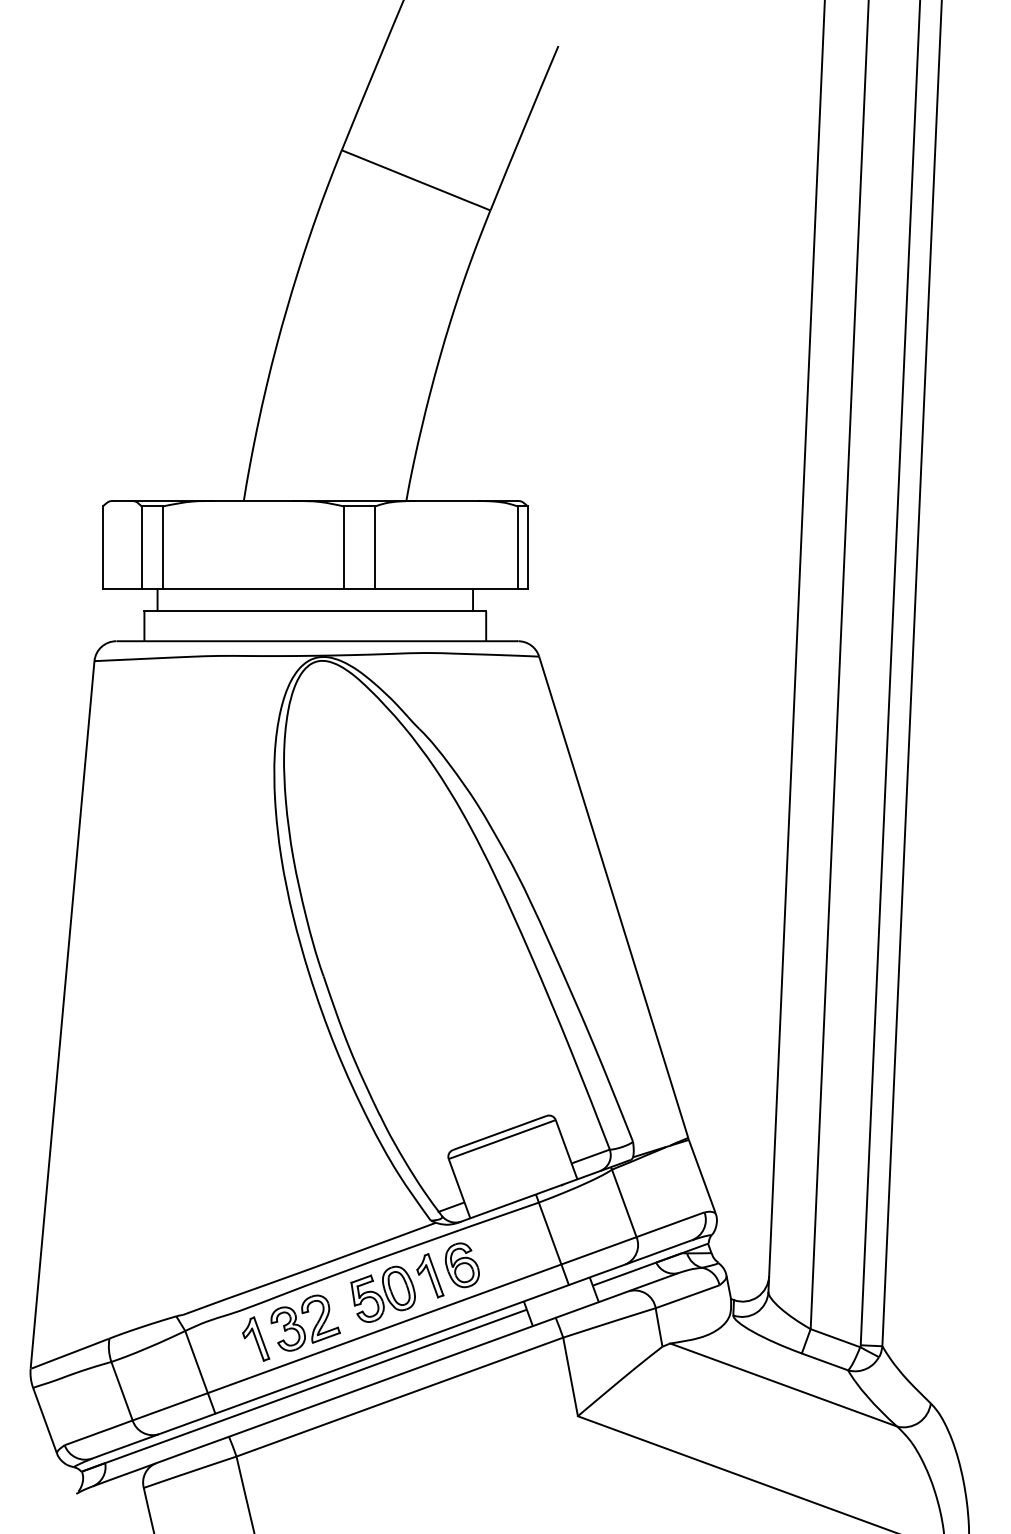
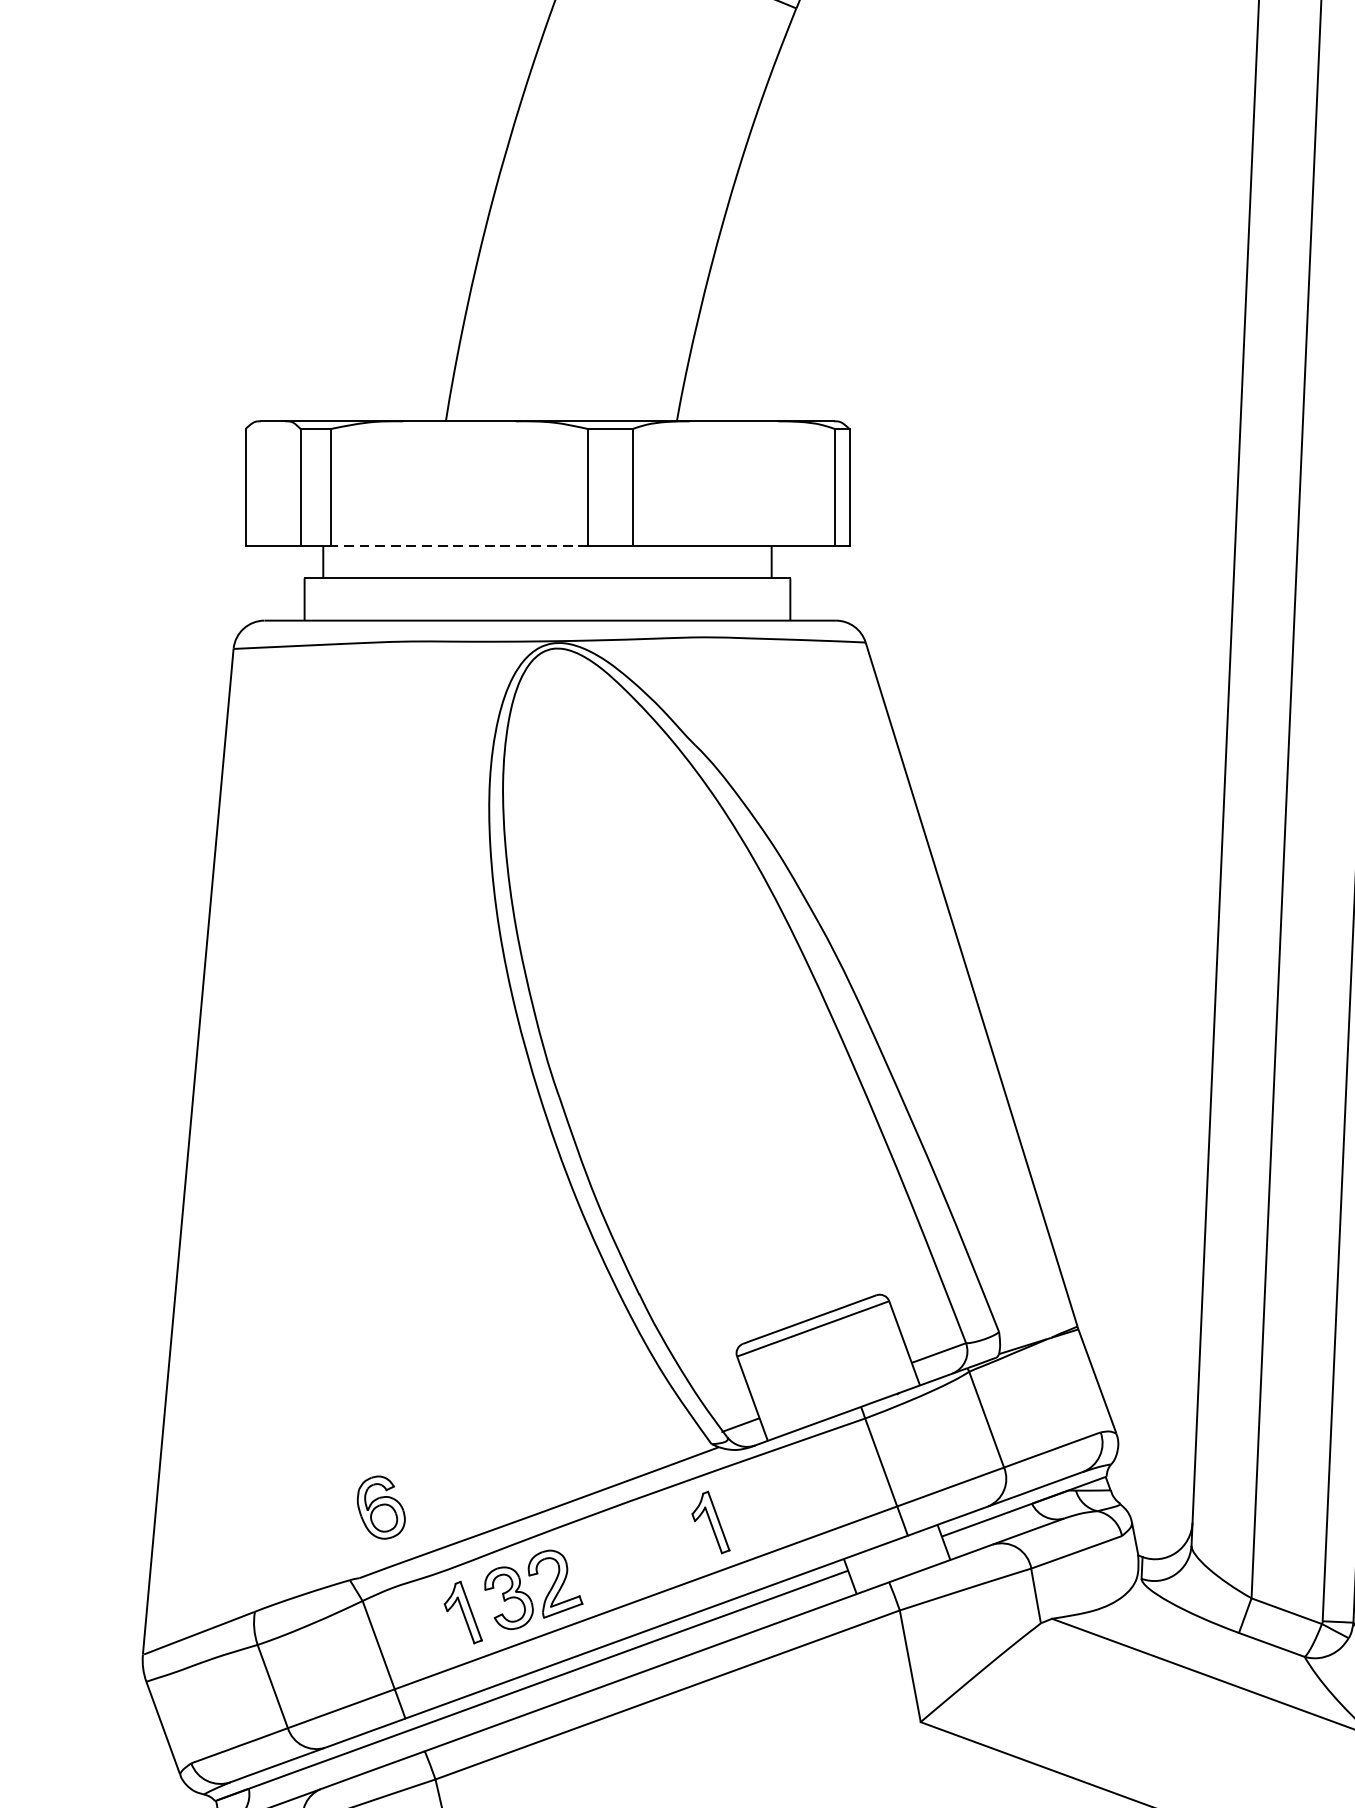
line: (253, 588) -> (459, 545), solid -> dashed
part: (462, 1265) -> (381, 1507), moved
part: (382, 1293) -> (642, 1547), removed

